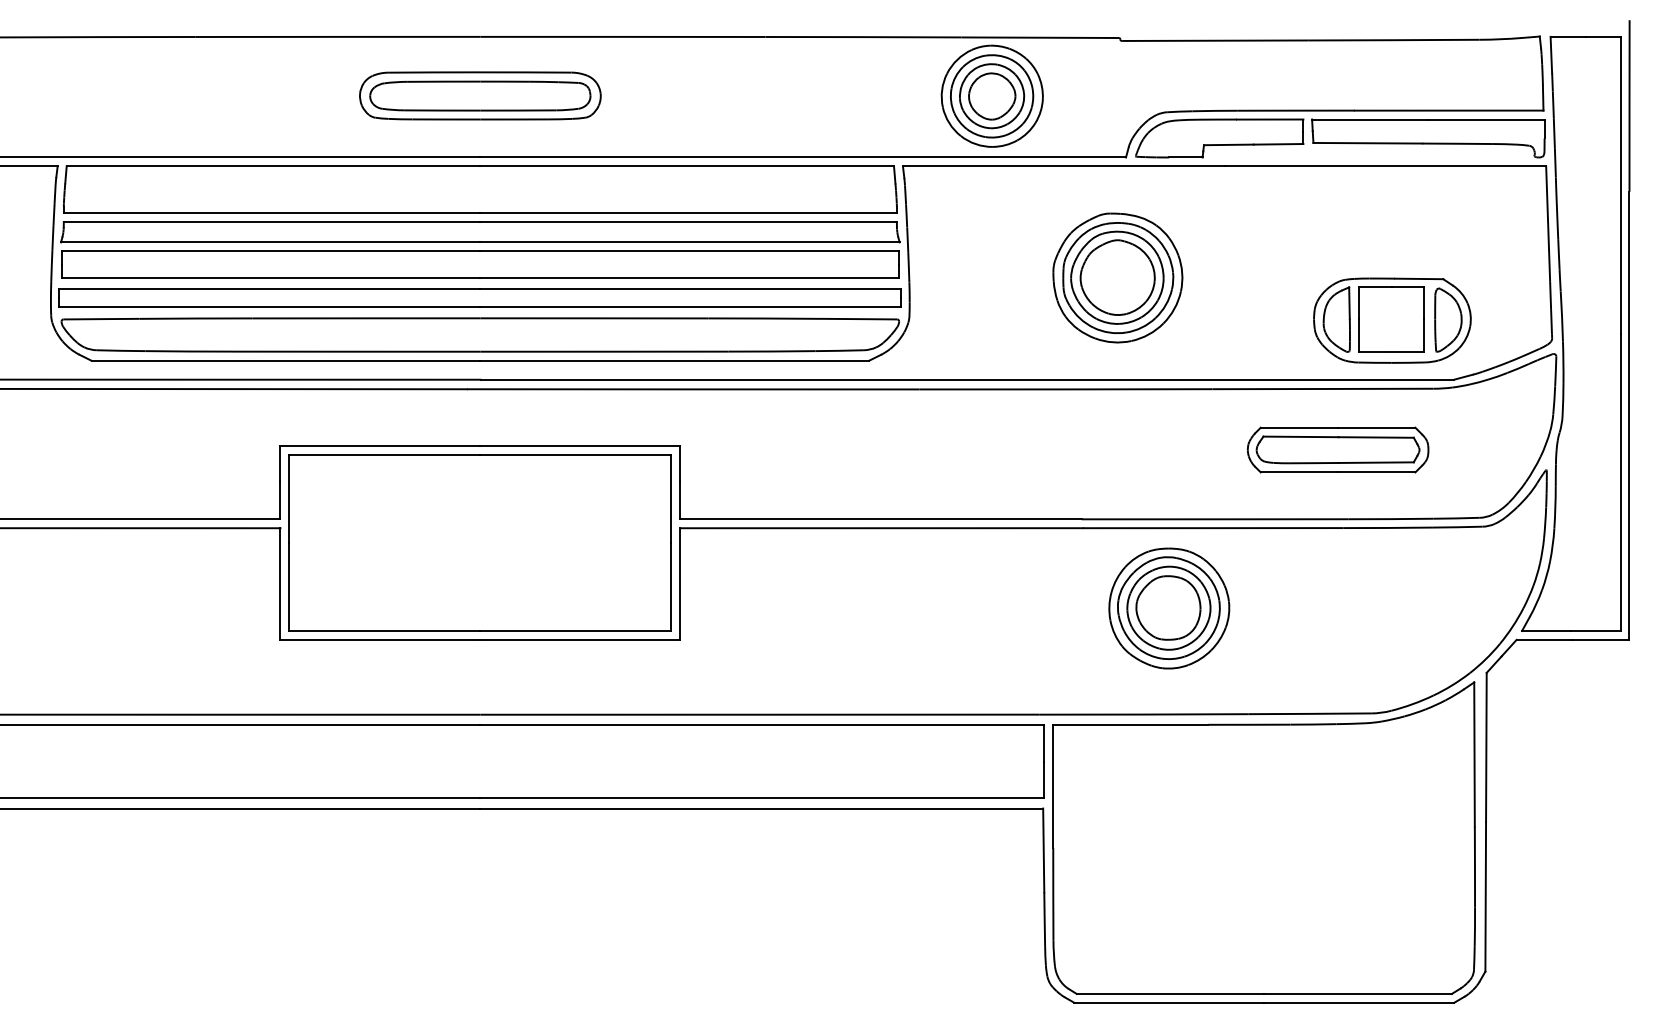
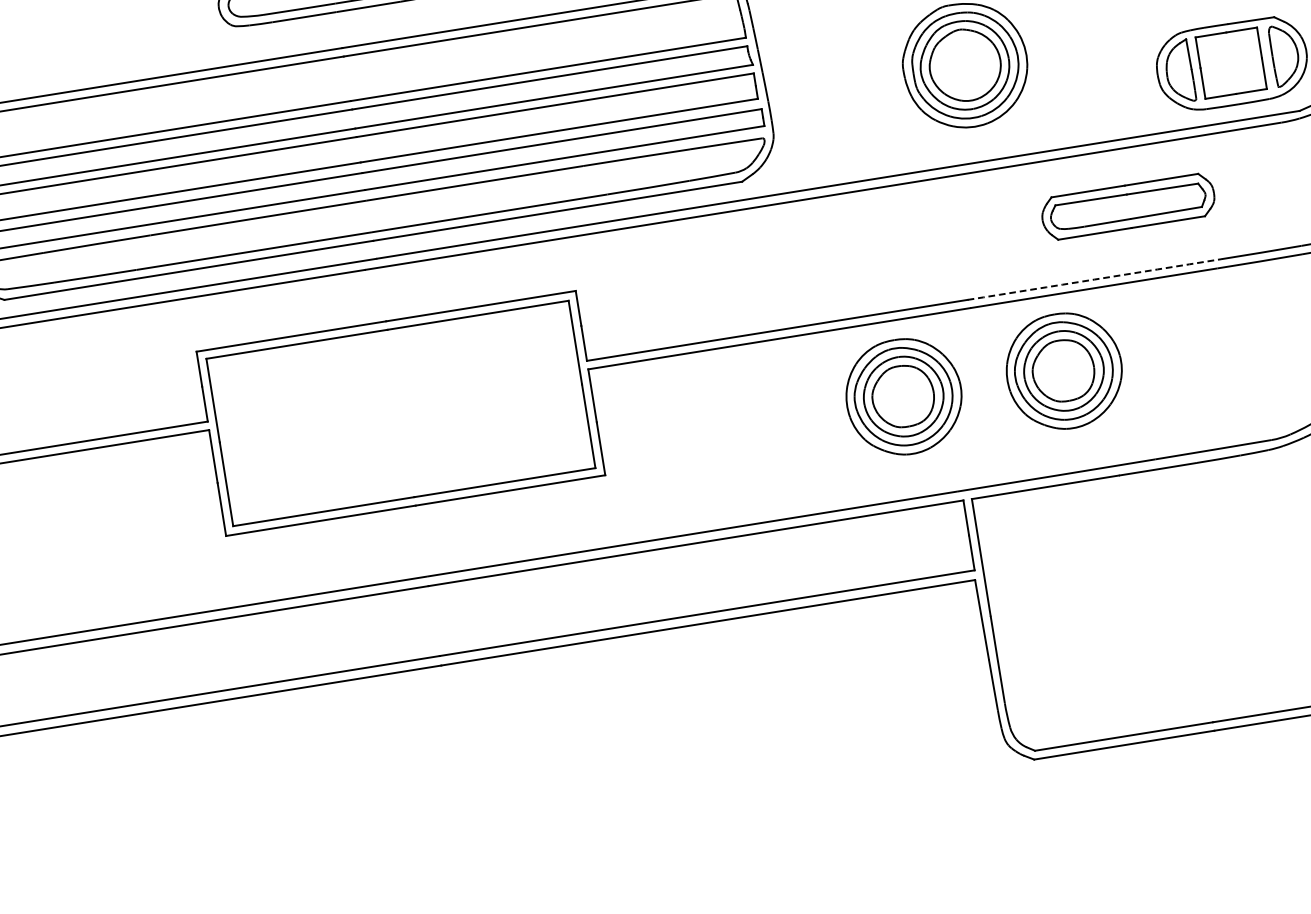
part: (1338, 449) -> (1128, 206), moved
arc: (1215, 519) -> (1094, 279), solid -> dashed
part: (1000, 608) -> (904, 396), added

